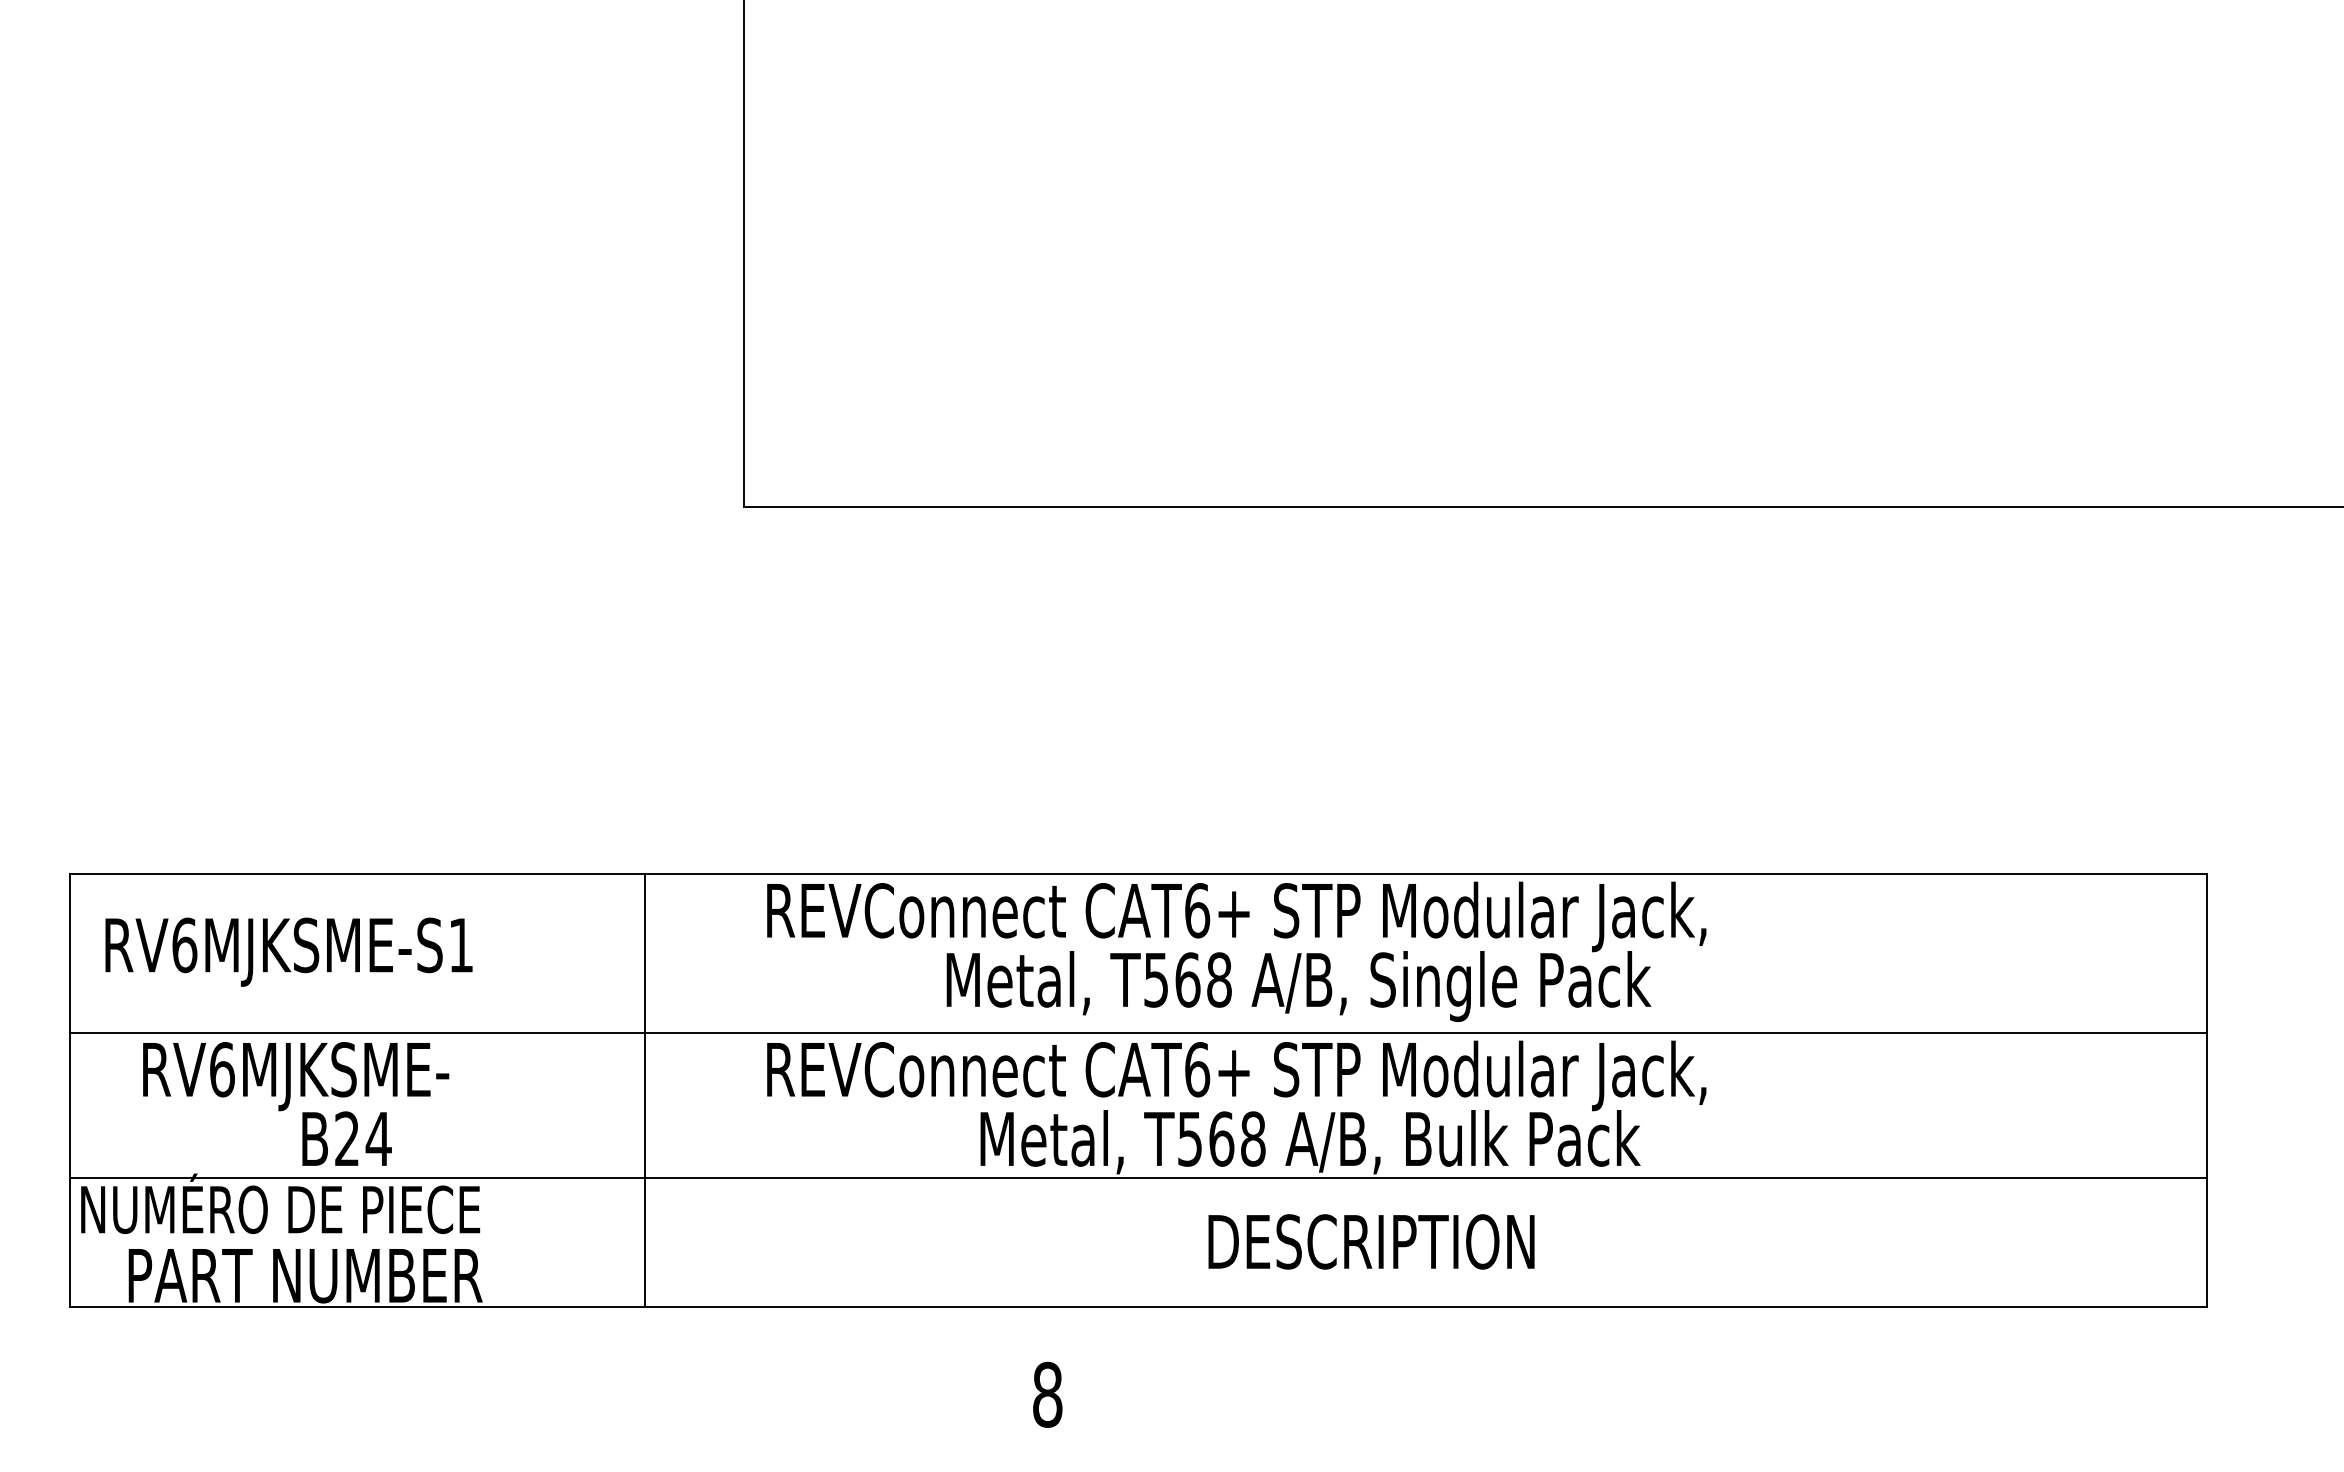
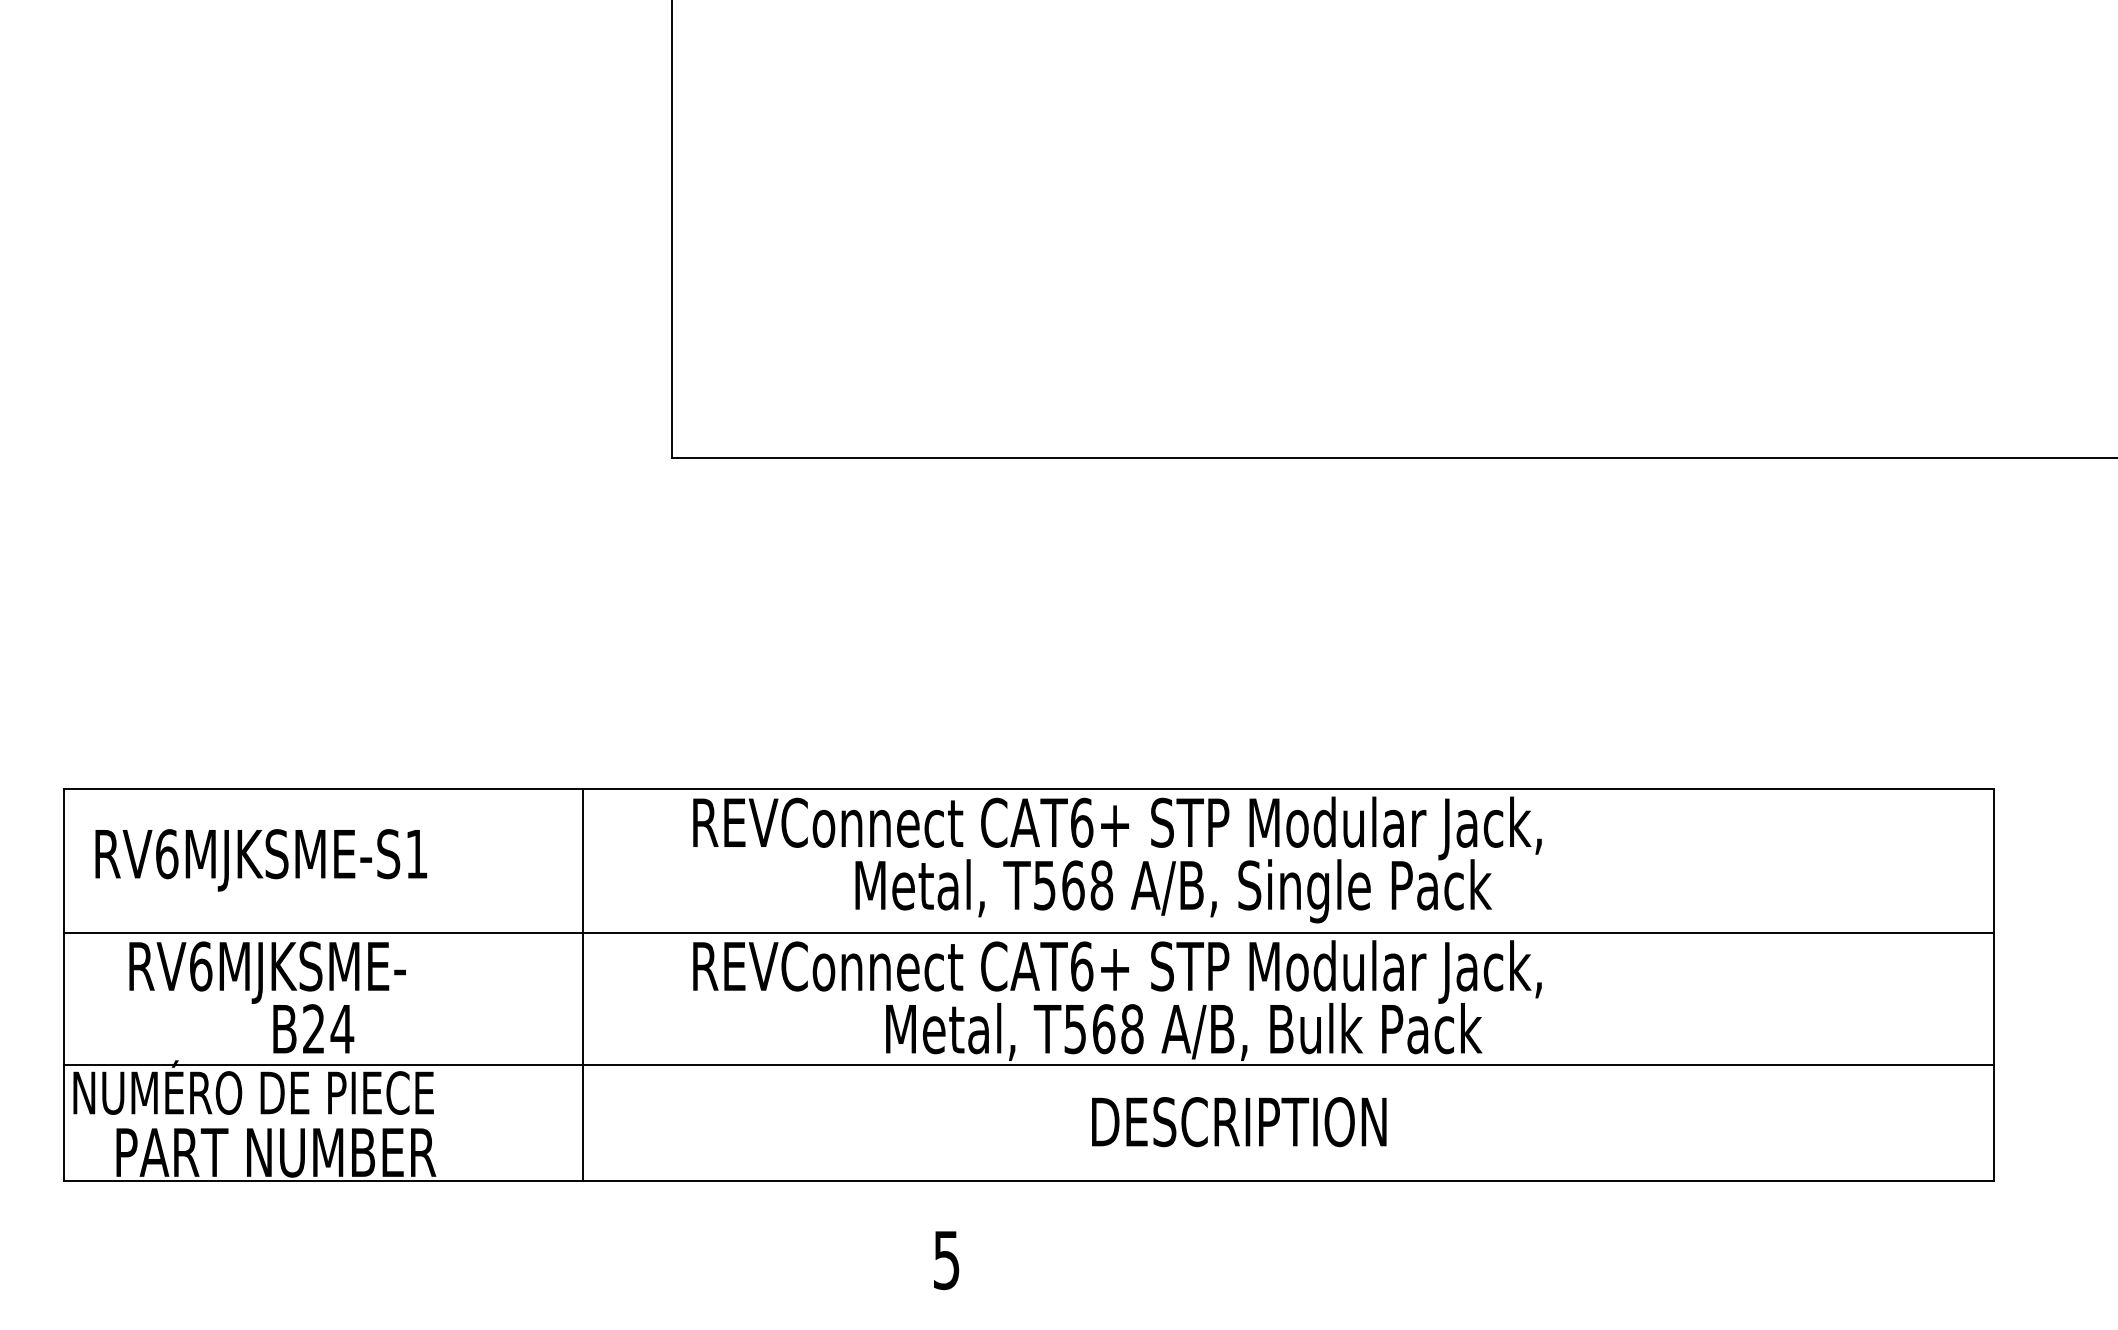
text: (1047, 1395) -> (946, 1260), 8 -> 5

